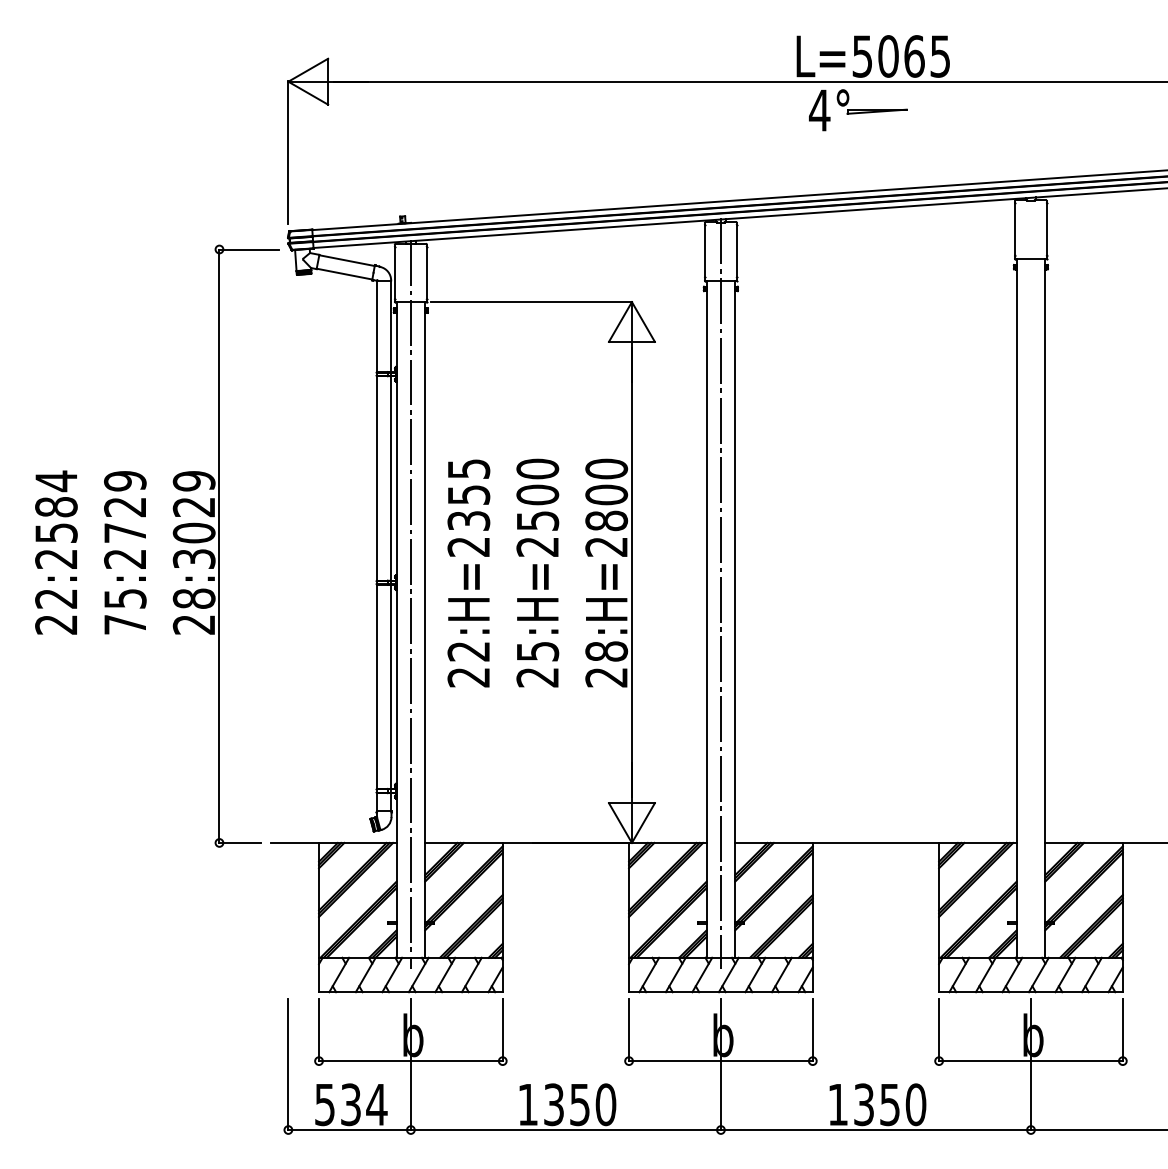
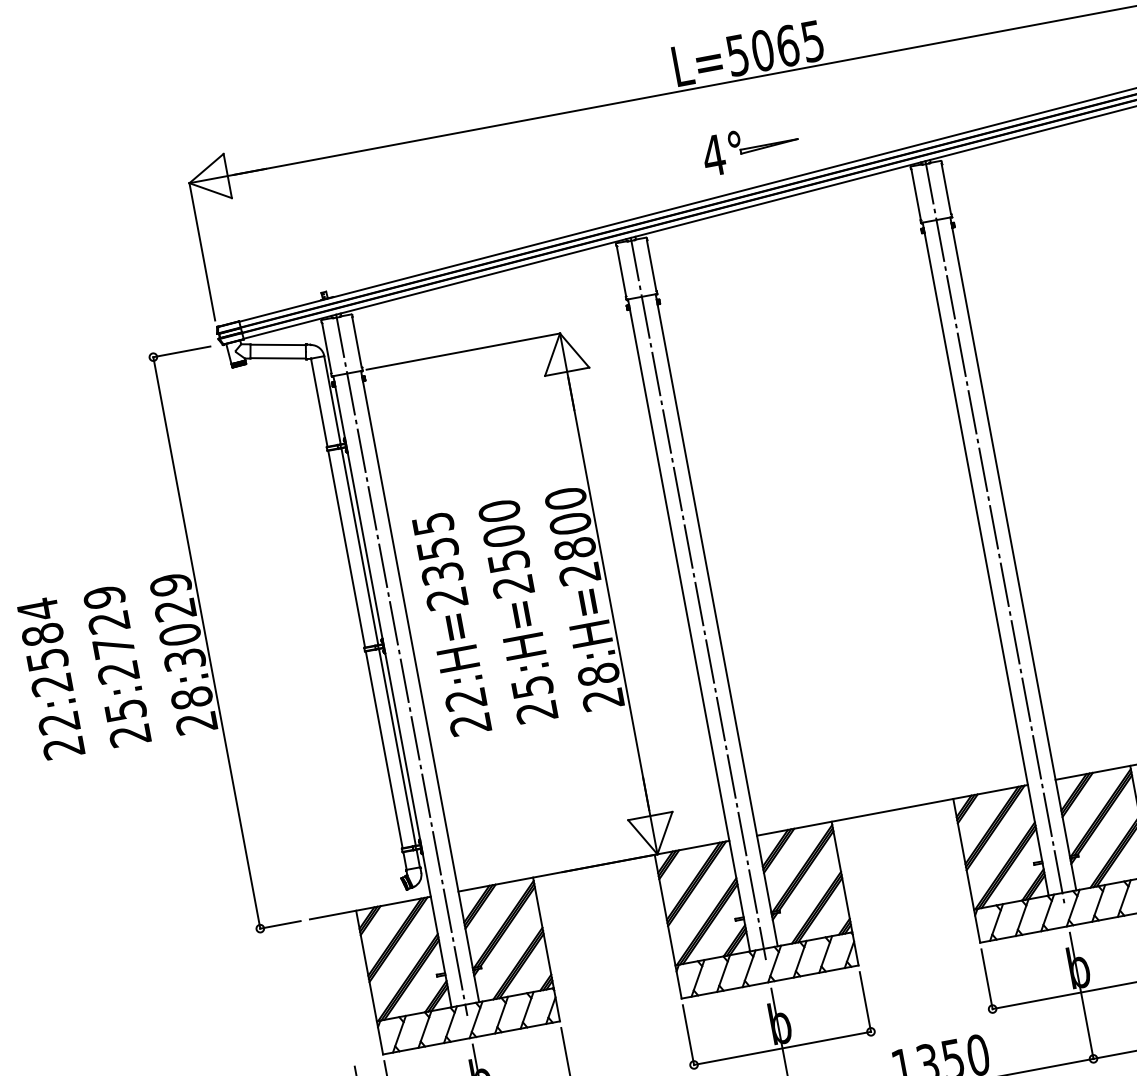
part: (858, 110) -> (751, 148), moved
line: (1030, 582) -> (994, 531), added
text: (124, 624) -> (129, 735), 75:2729 -> 25:2729

